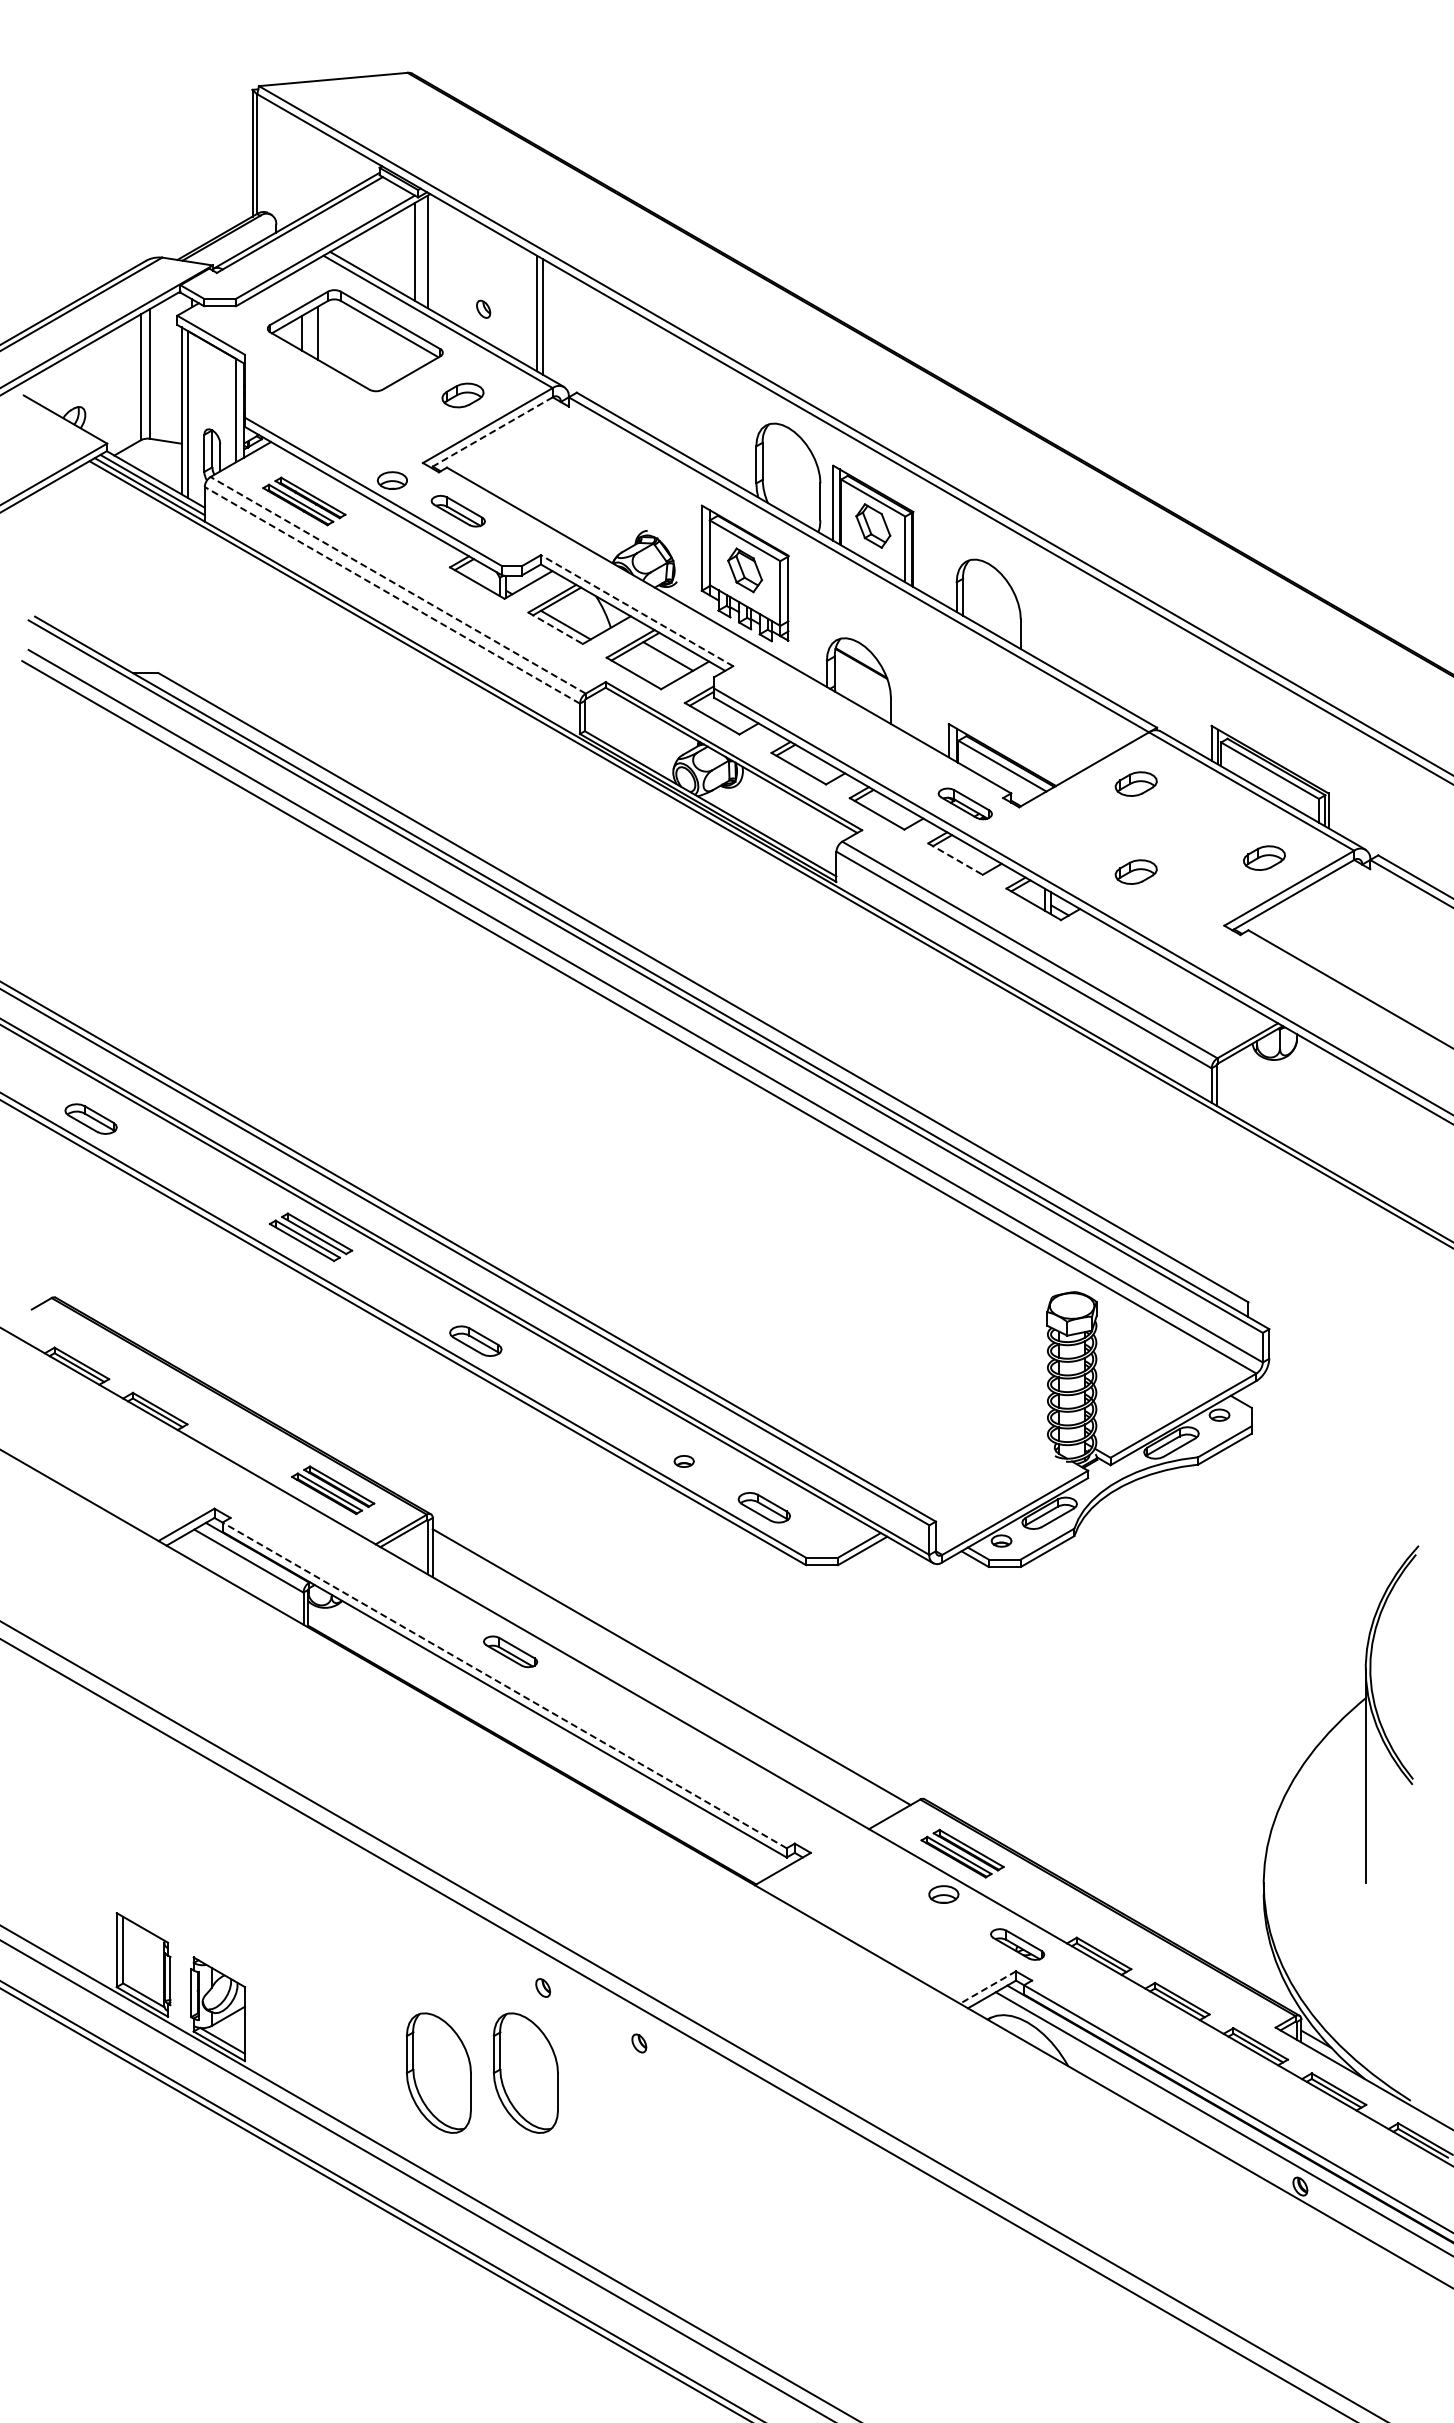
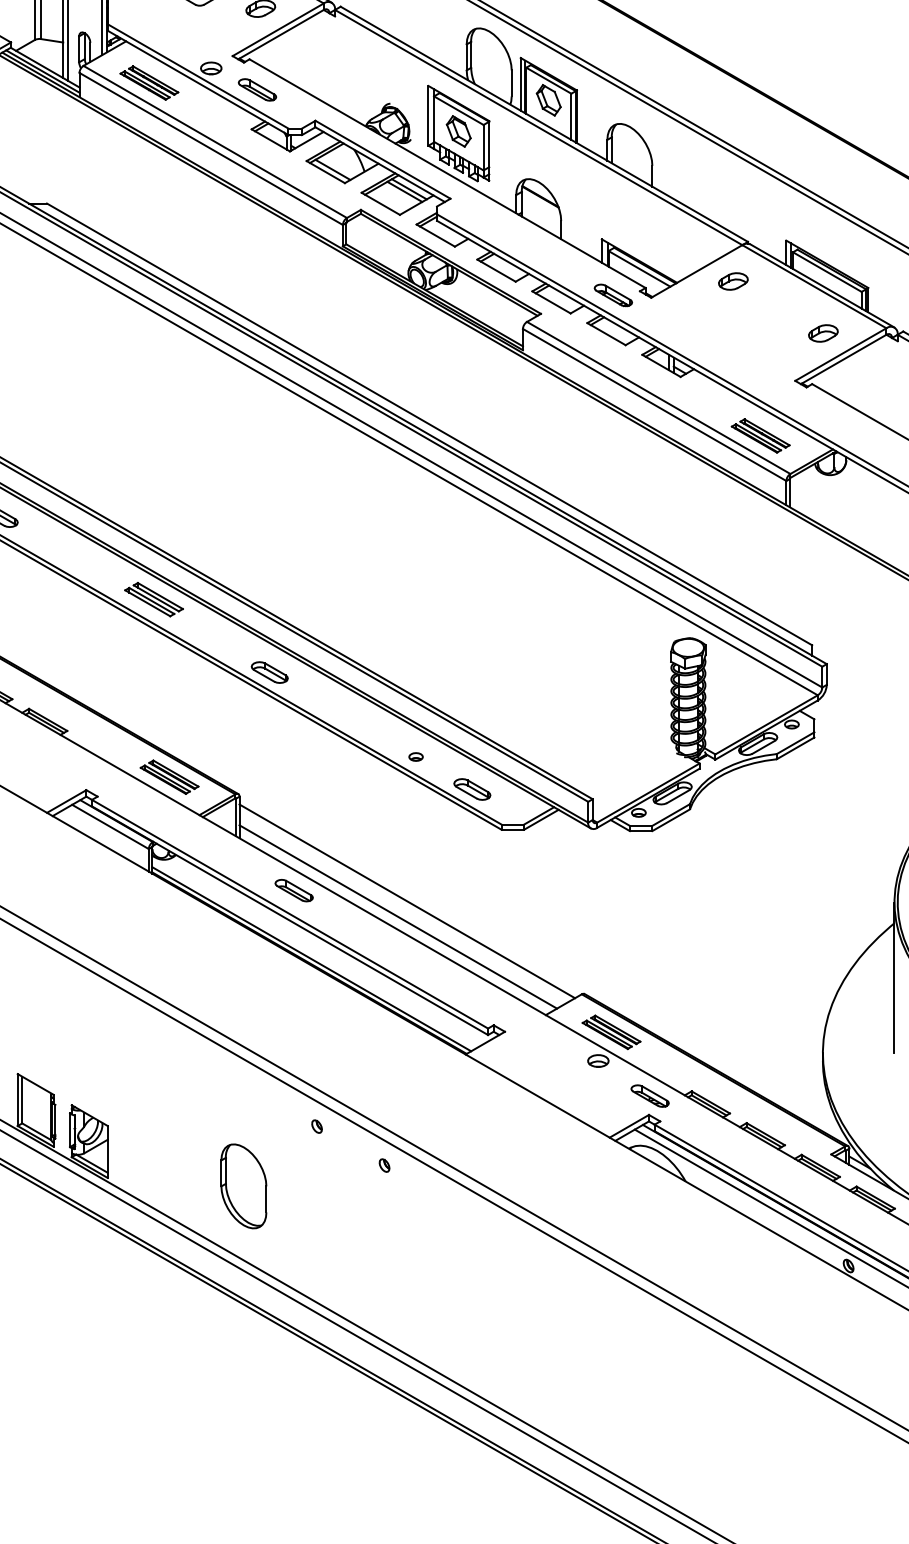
line: (491, 432) -> (280, 34), dashed -> solid
line: (398, 585) -> (215, 142), dashed -> solid
line: (392, 595) -> (211, 149), dashed -> solid
line: (636, 610) -> (382, 159), dashed -> solid
line: (556, 628) -> (326, 172), dashed -> solid
line: (674, 652) -> (409, 189), added
line: (955, 859) -> (606, 334), dashed -> solid
part: (1135, 871) -> (732, 342), removed
part: (1175, 1003) -> (760, 435), added
line: (504, 1685) -> (289, 914), dashed -> solid
line: (658, 1688) -> (398, 916), added
line: (535, 1749) -> (311, 959), added
line: (987, 1987) -> (628, 1126), dashed -> solid
part: (525, 2072) -> (304, 1185), removed

